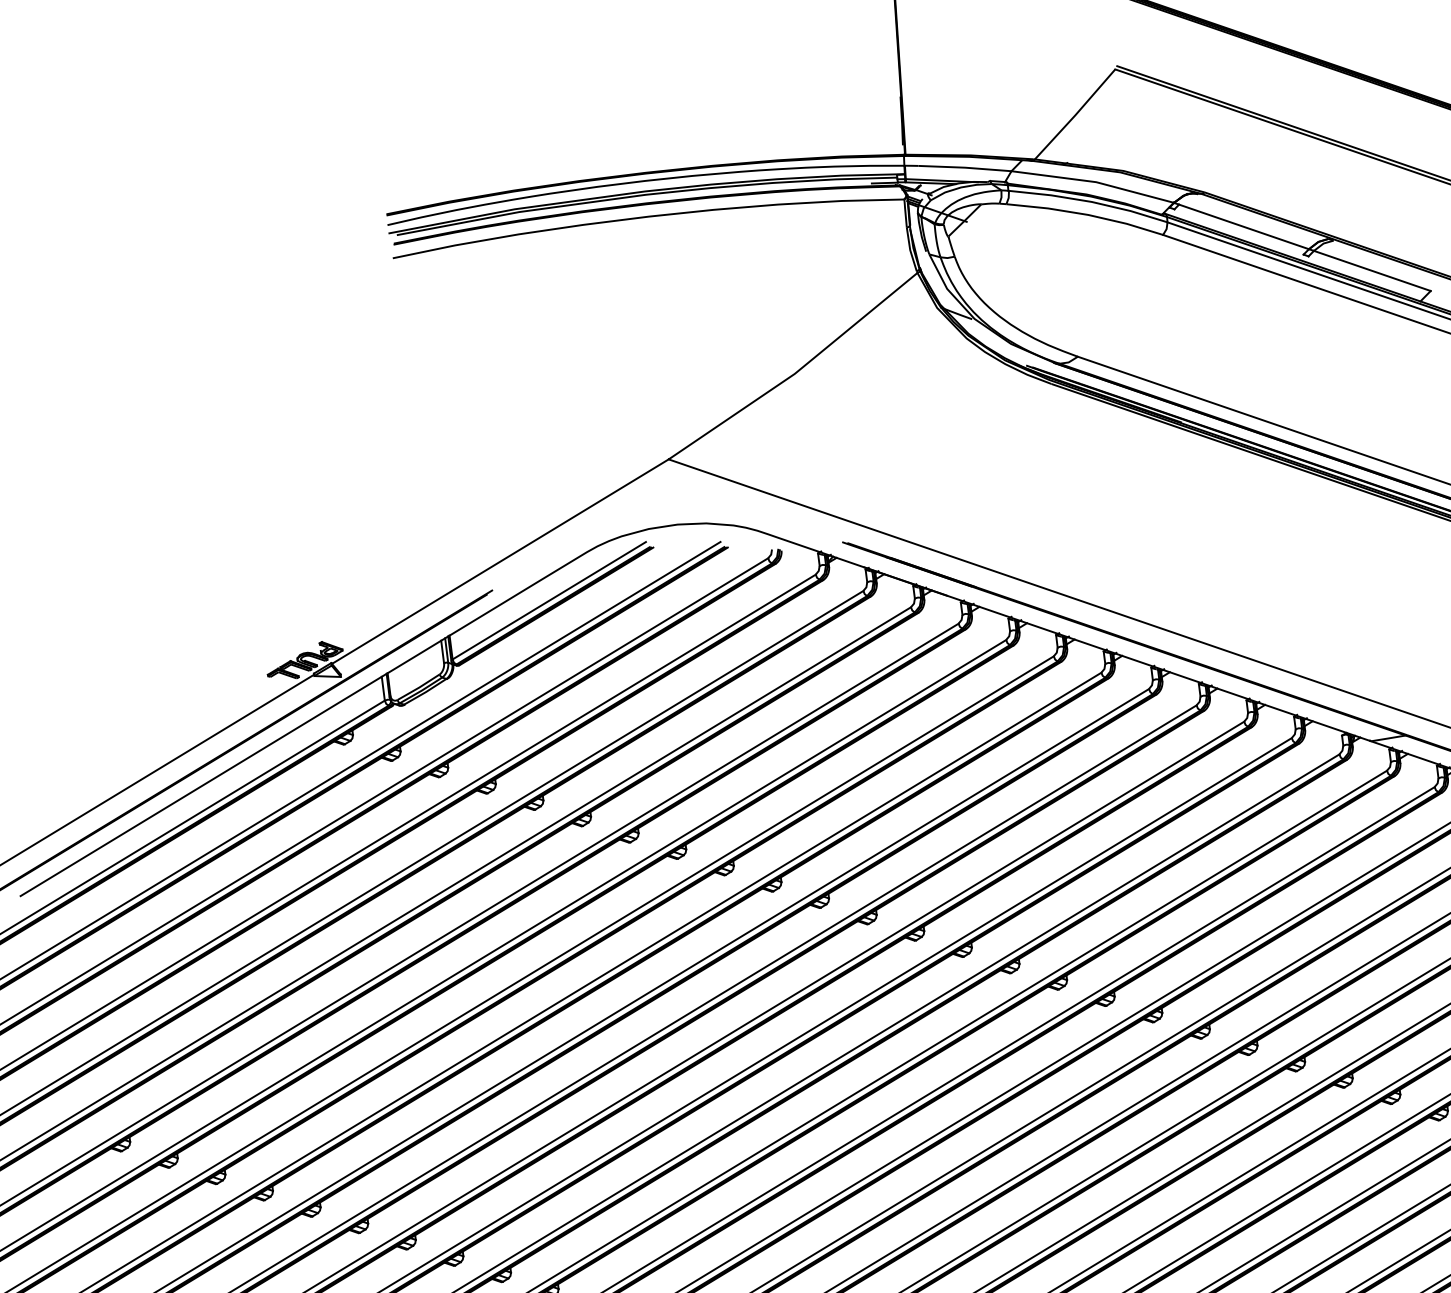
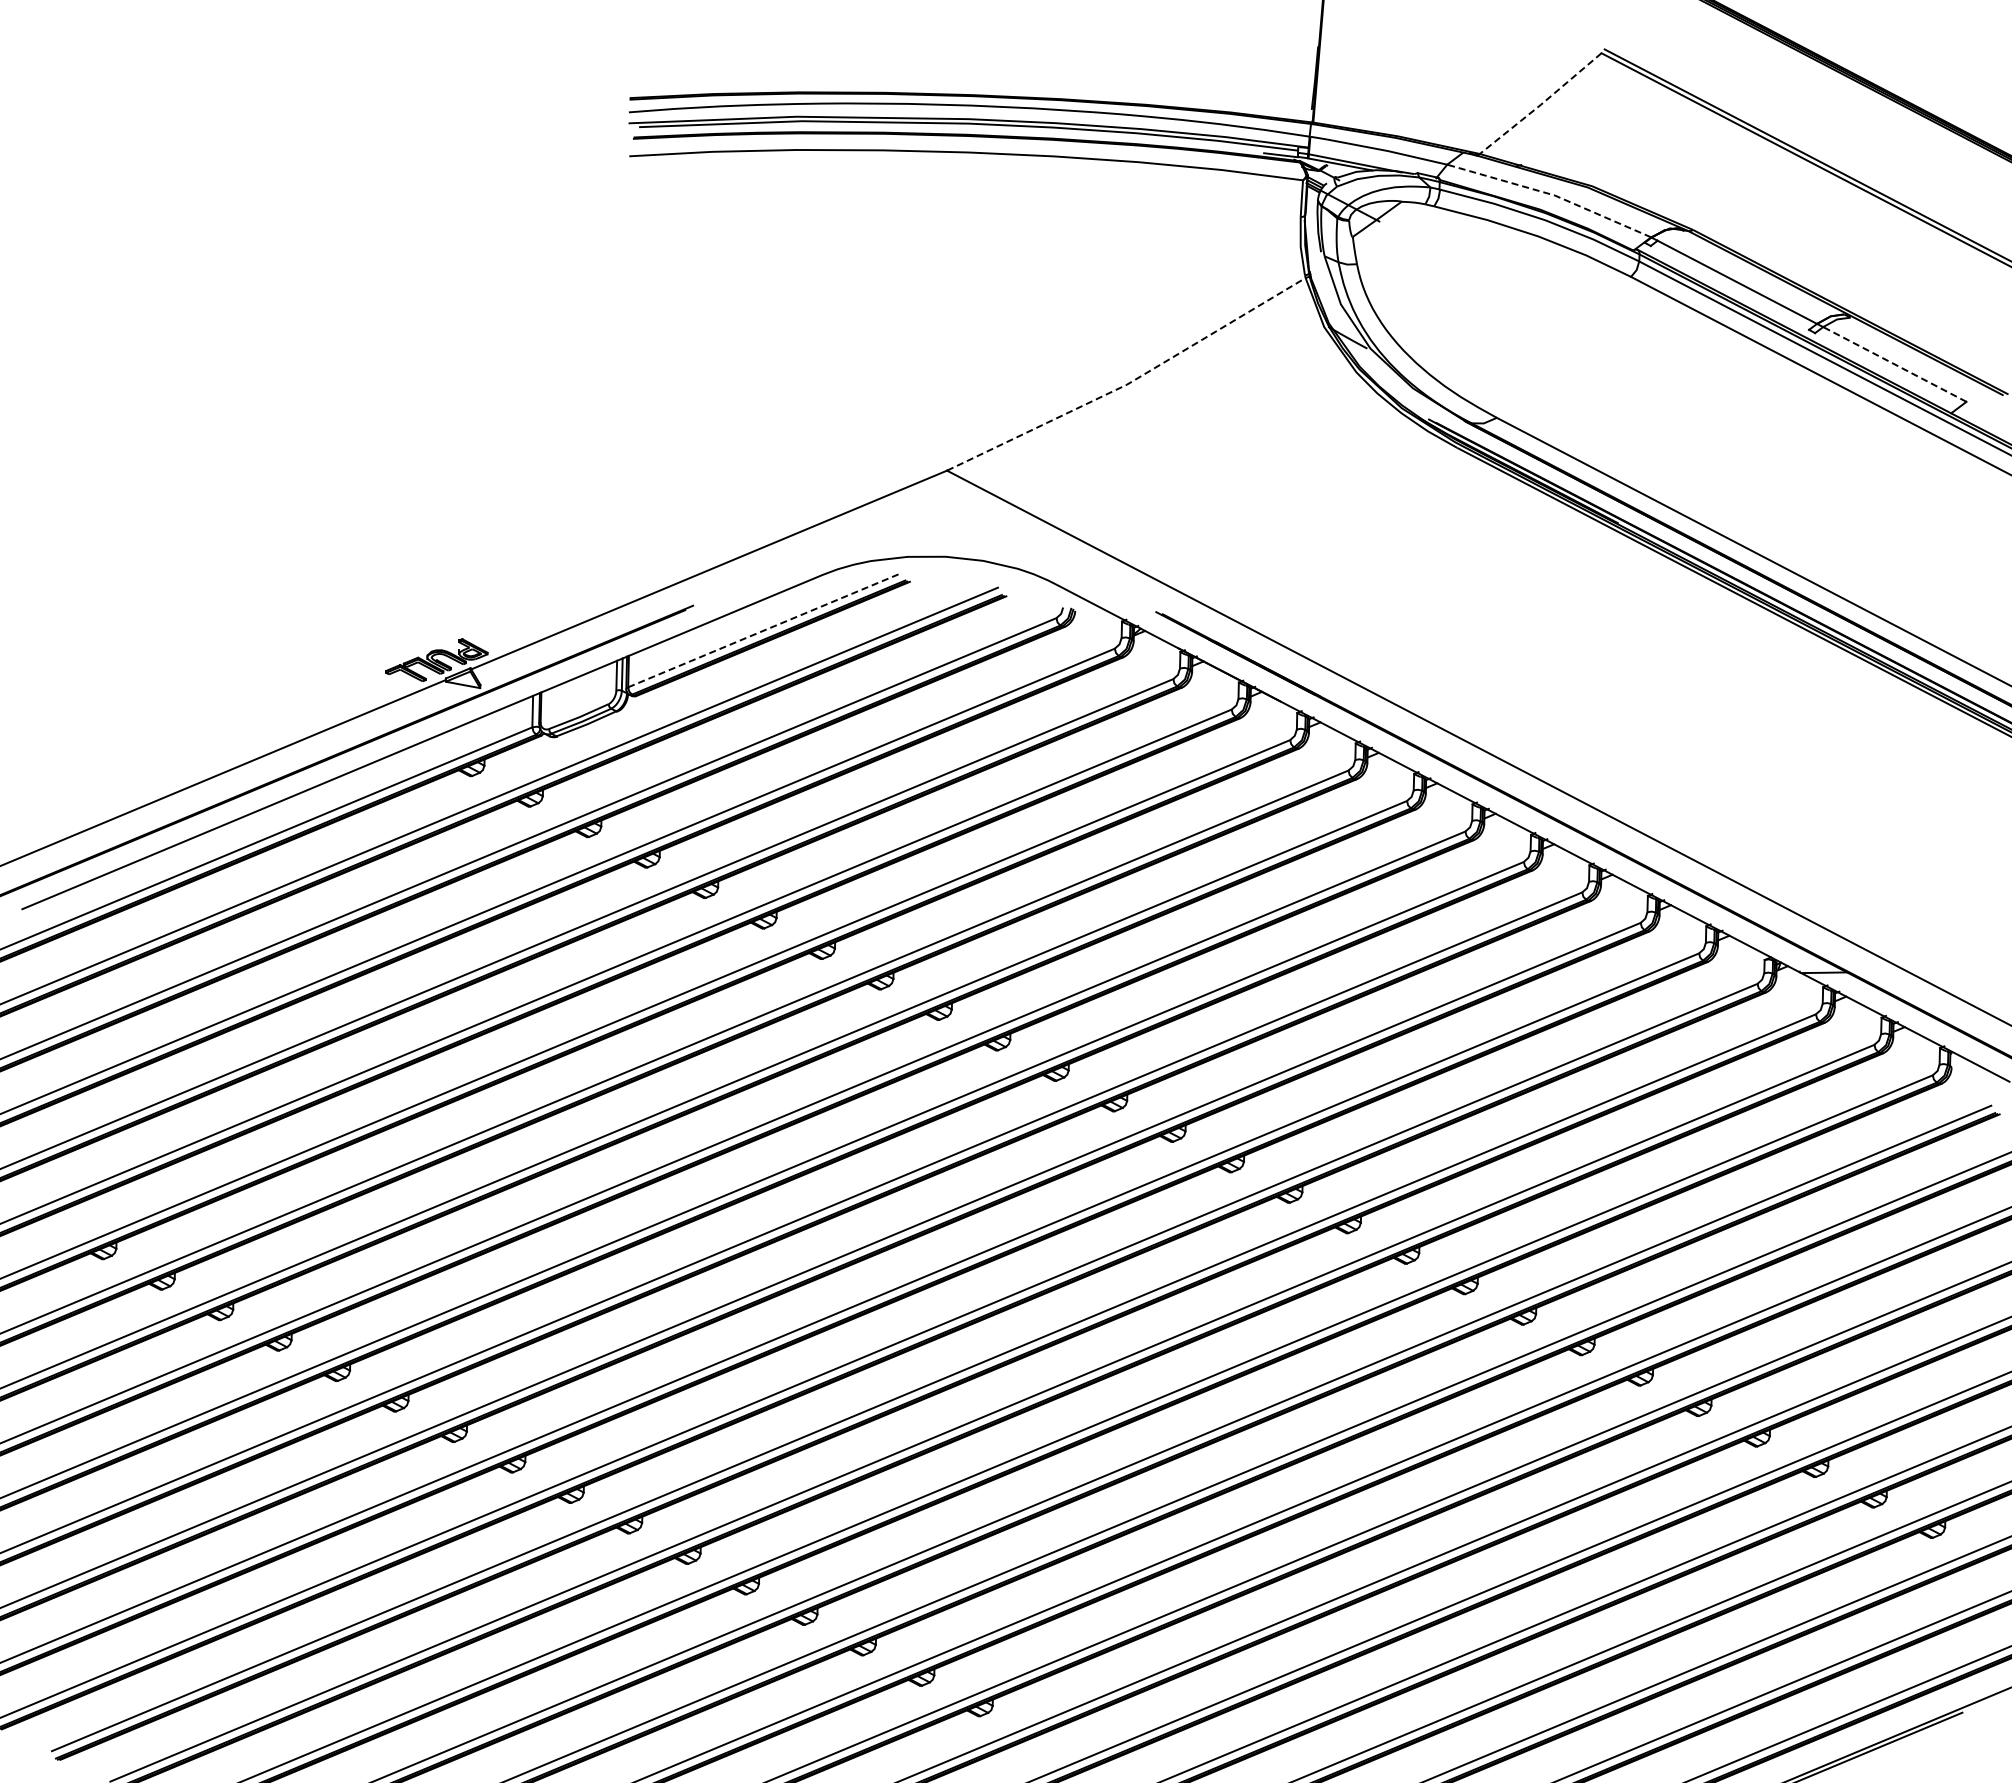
line: (1075, 114) -> (1541, 104), solid -> dashed
line: (1094, 181) -> (1552, 194), solid -> dashed
line: (1372, 271) -> (1894, 364), solid -> dashed
line: (797, 371) -> (1130, 382), solid -> dashed
line: (549, 600) -> (765, 630), solid -> dashed

